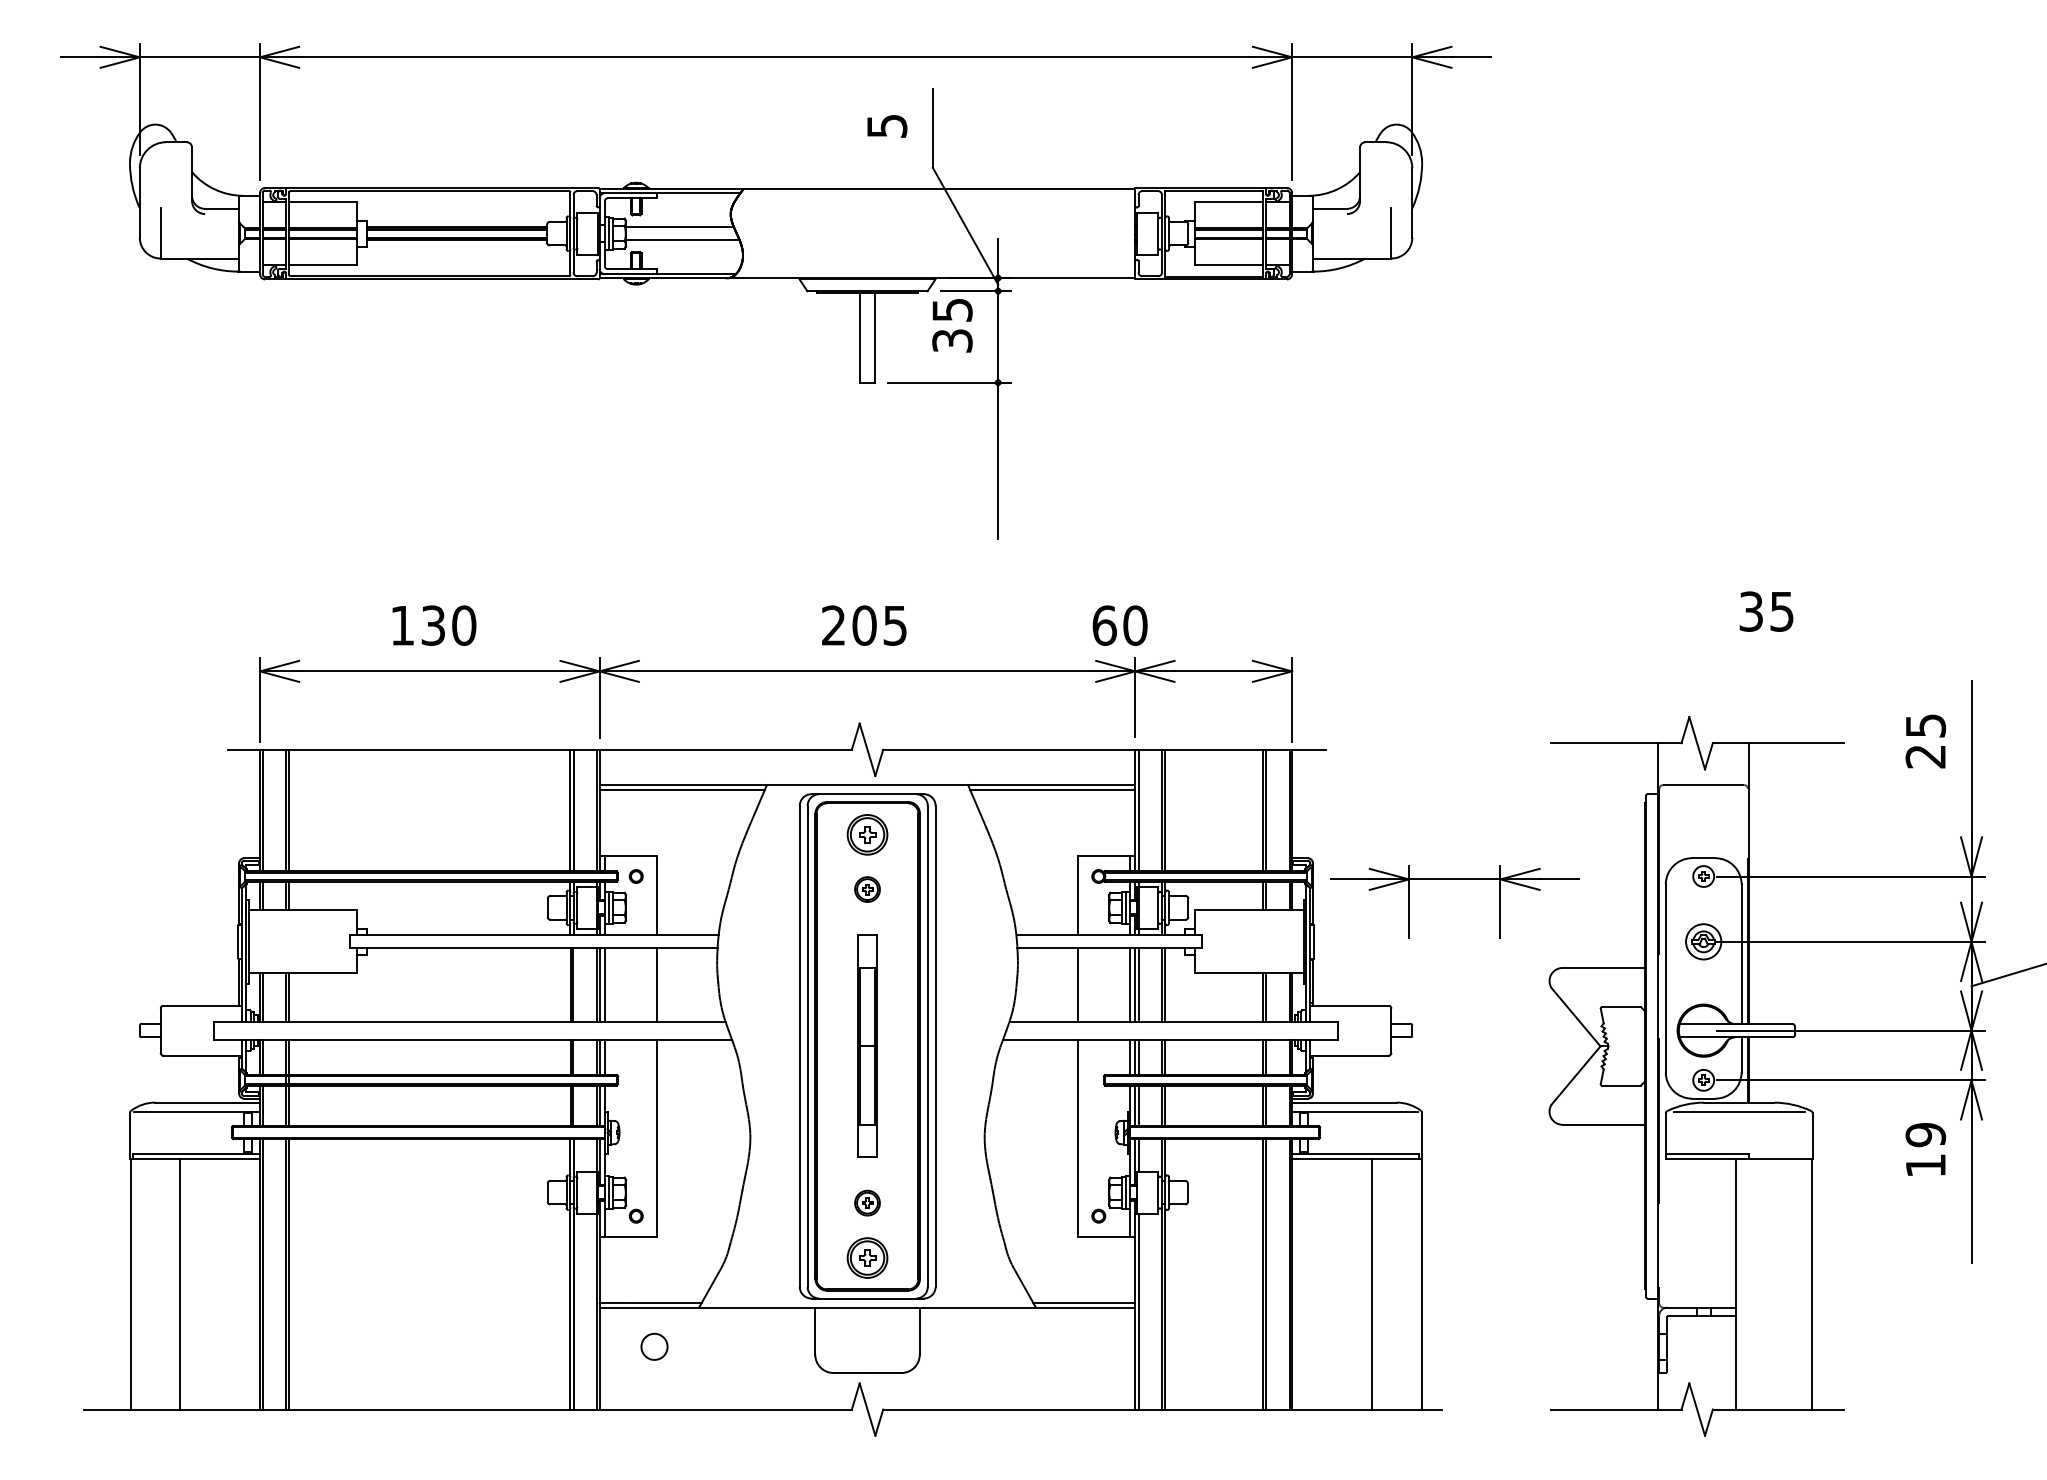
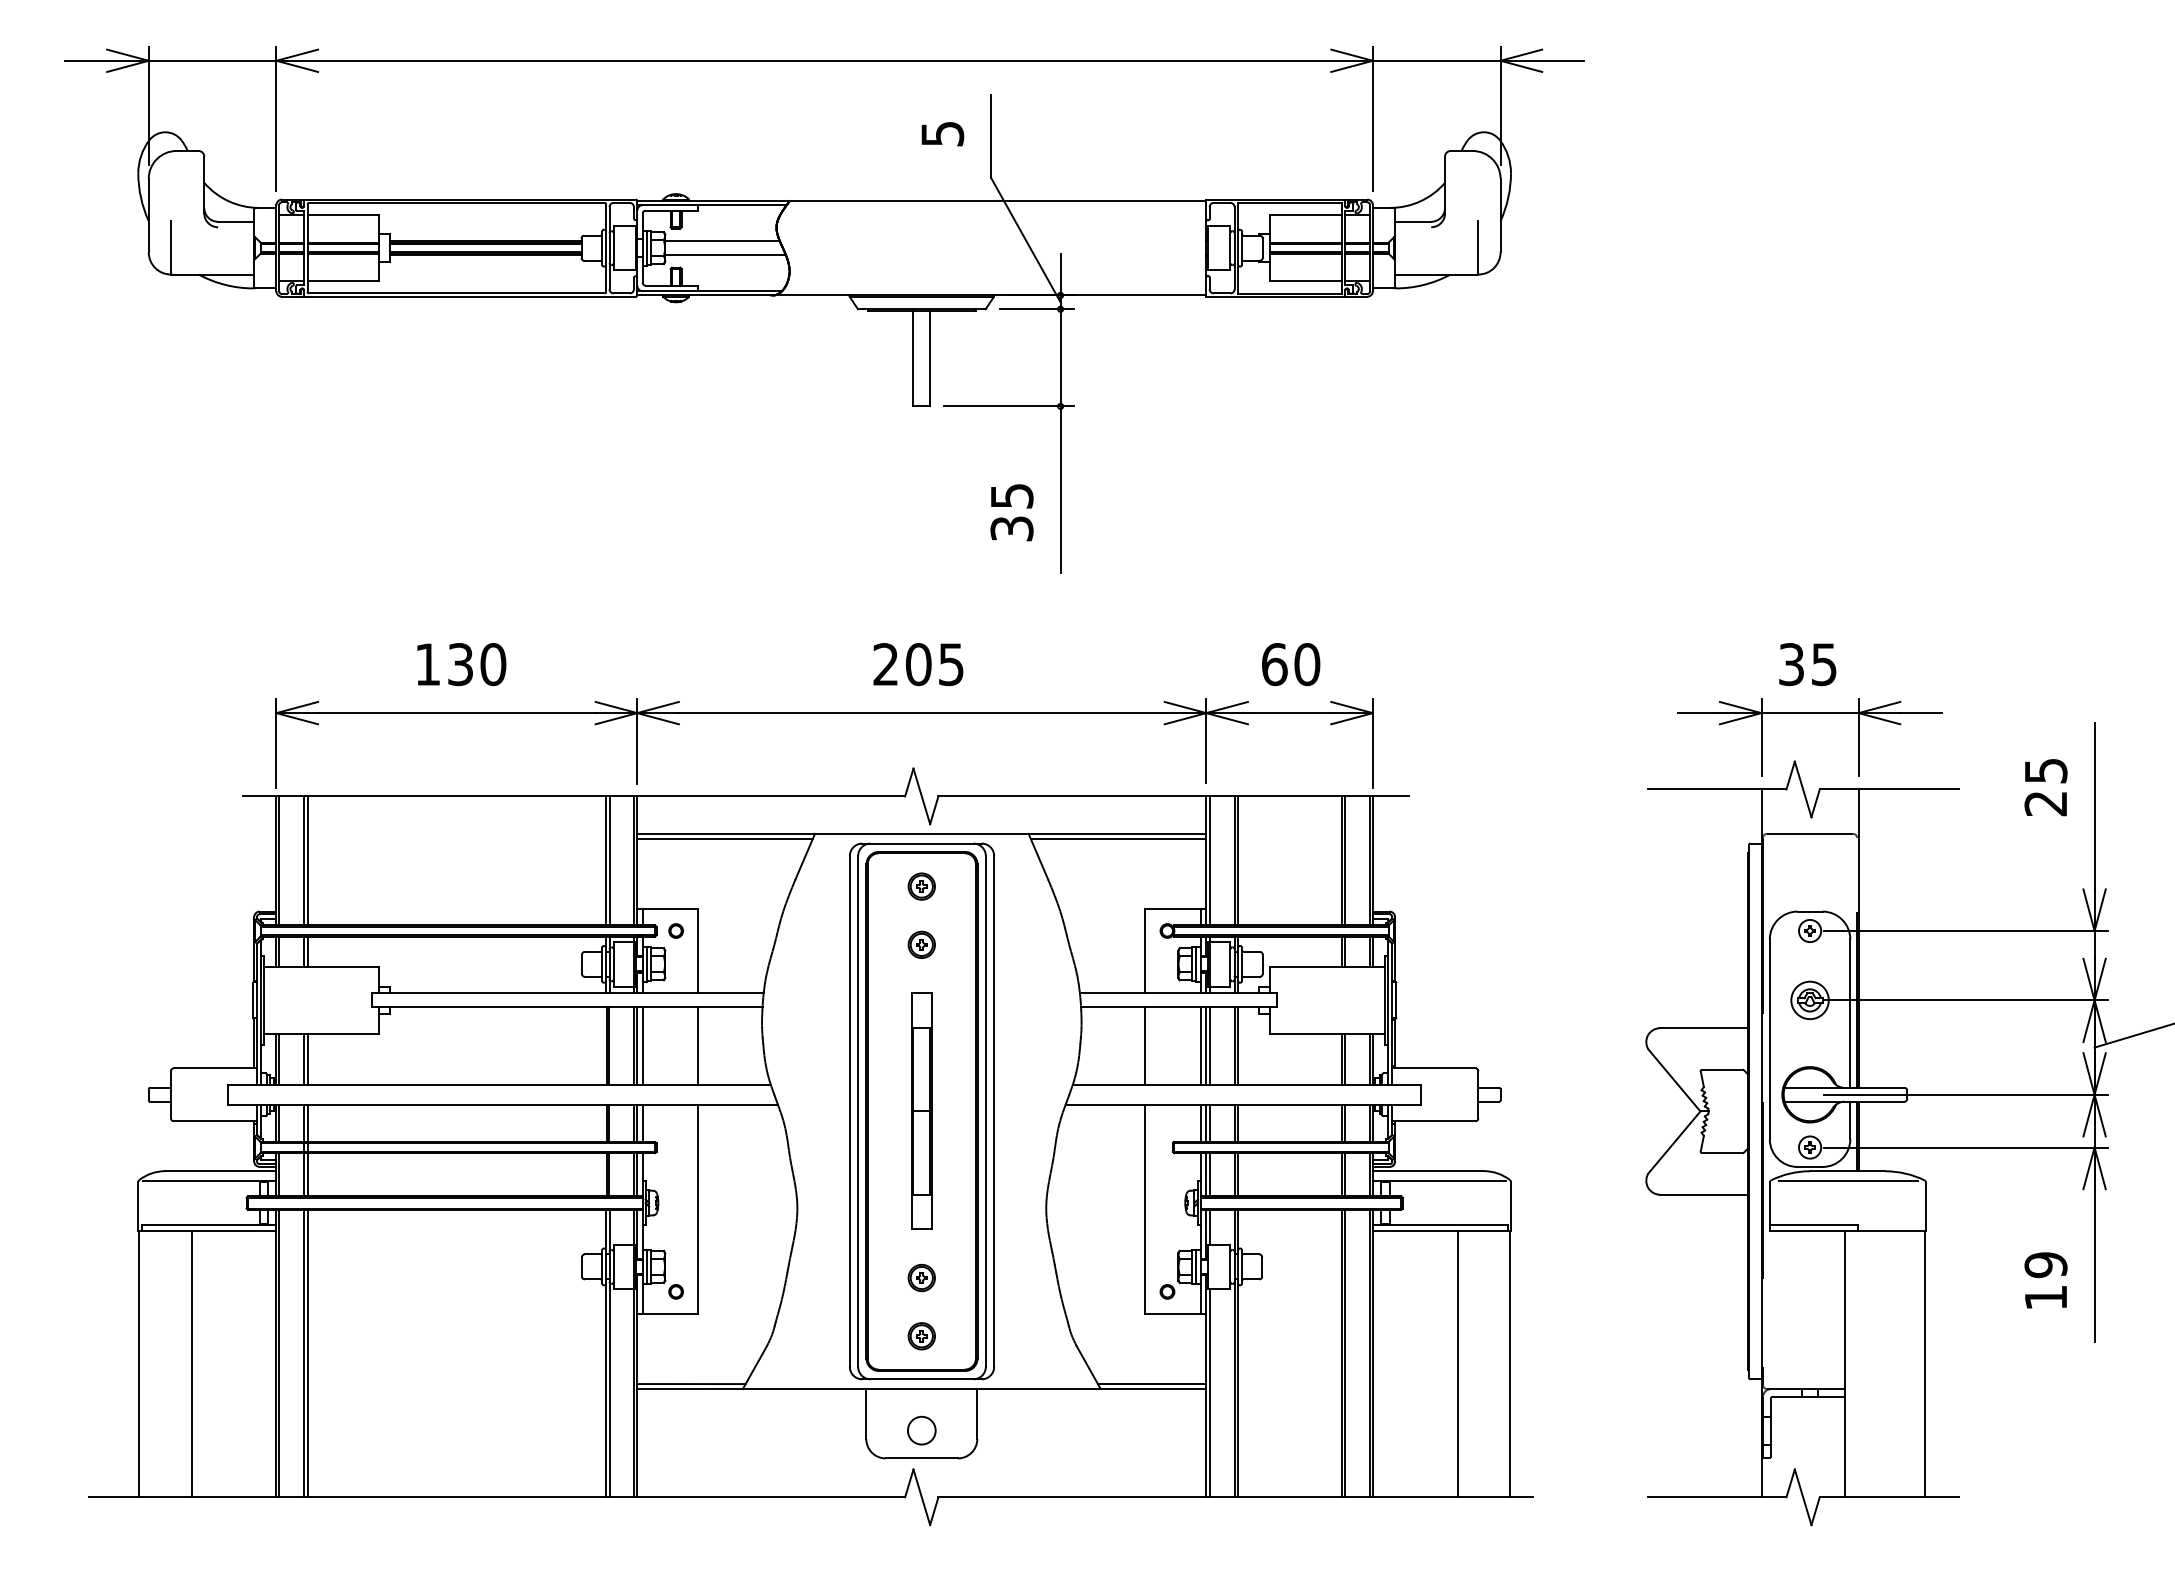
text: (952, 325) -> (1012, 512), moved
text: (1766, 611) -> (1807, 664), moved
text: (1119, 625) -> (1290, 664), moved
part: (867, 834) -> (921, 886), size x0.62
part: (1454, 879) -> (1809, 713), moved
text: (1925, 1149) -> (2045, 1280), moved
part: (867, 1257) -> (921, 1335), size x0.62
circle: (654, 1346) -> (921, 1430), moved

